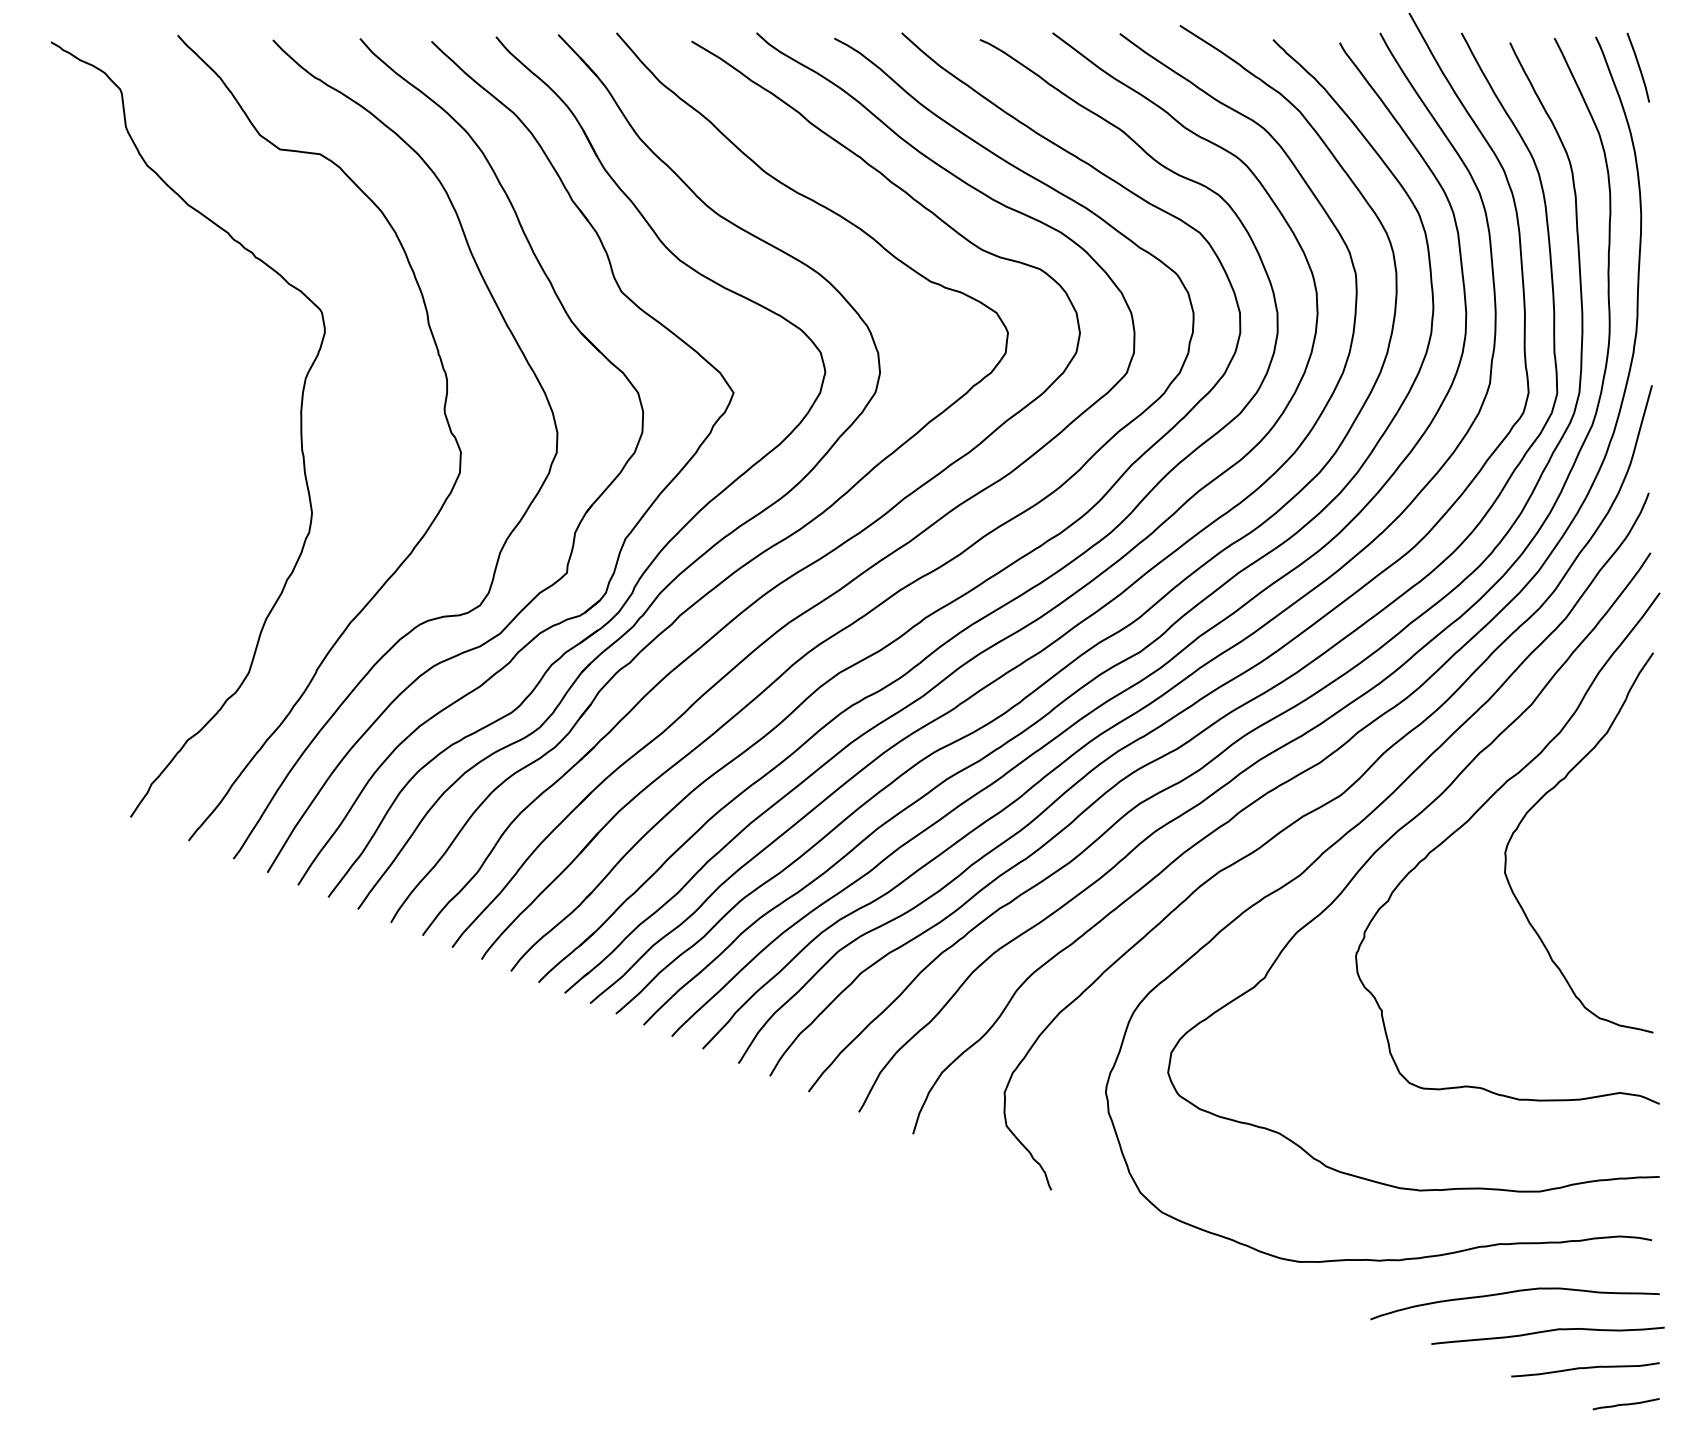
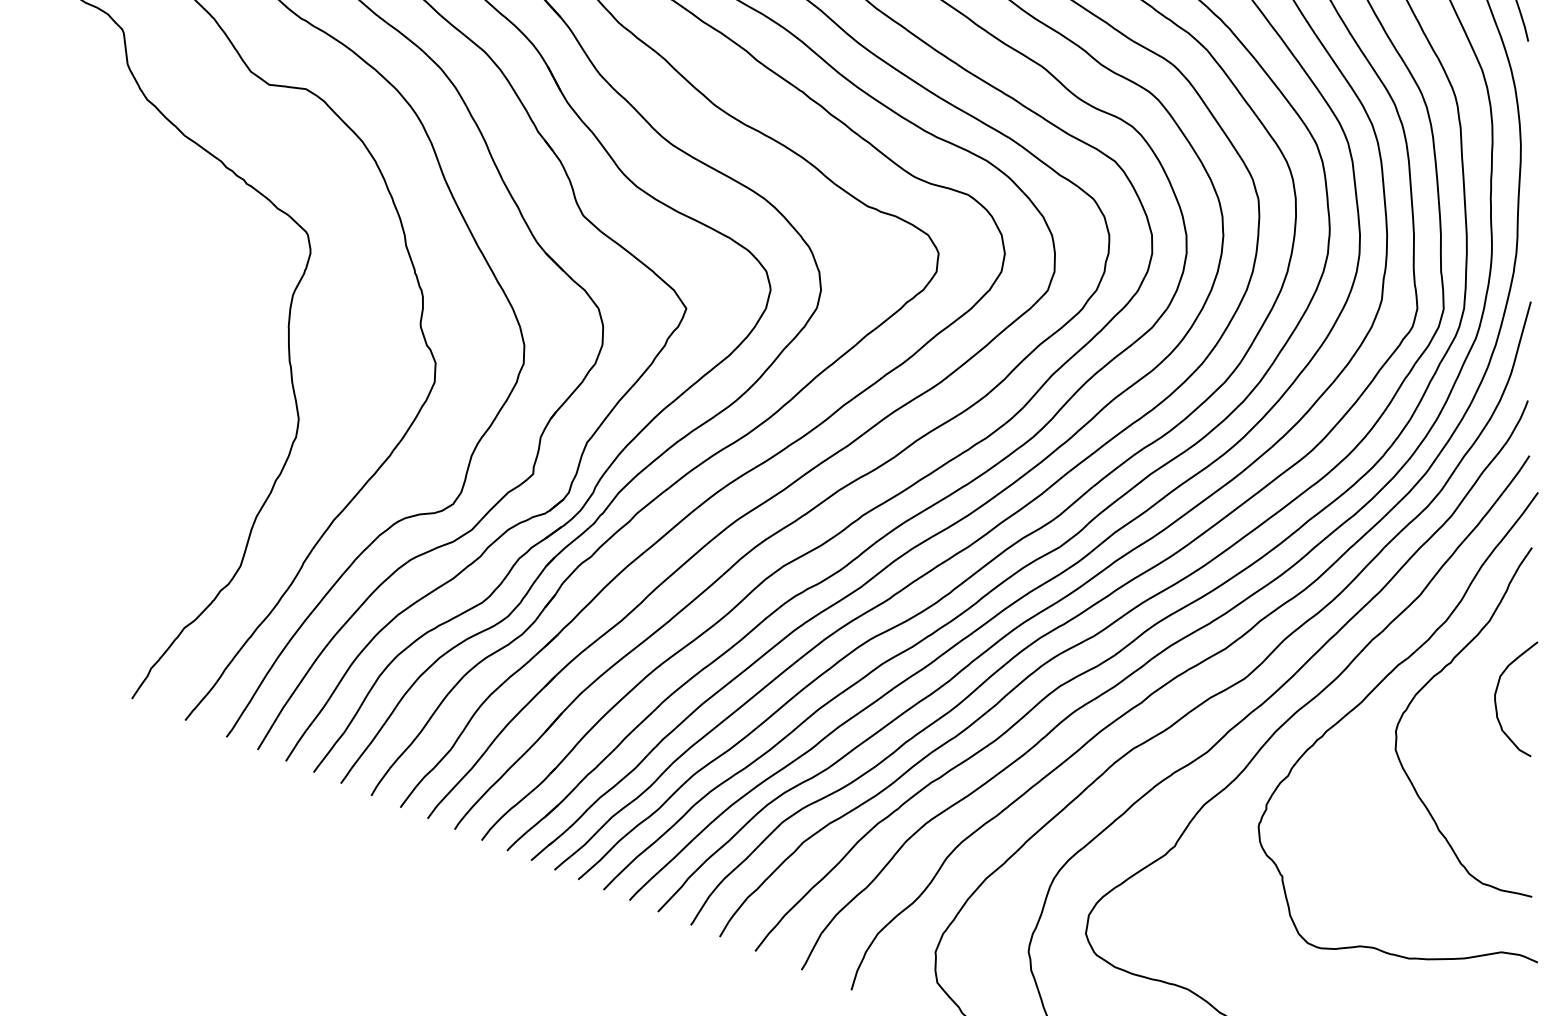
curve: (1614, 819) -> (1496, 700), added

